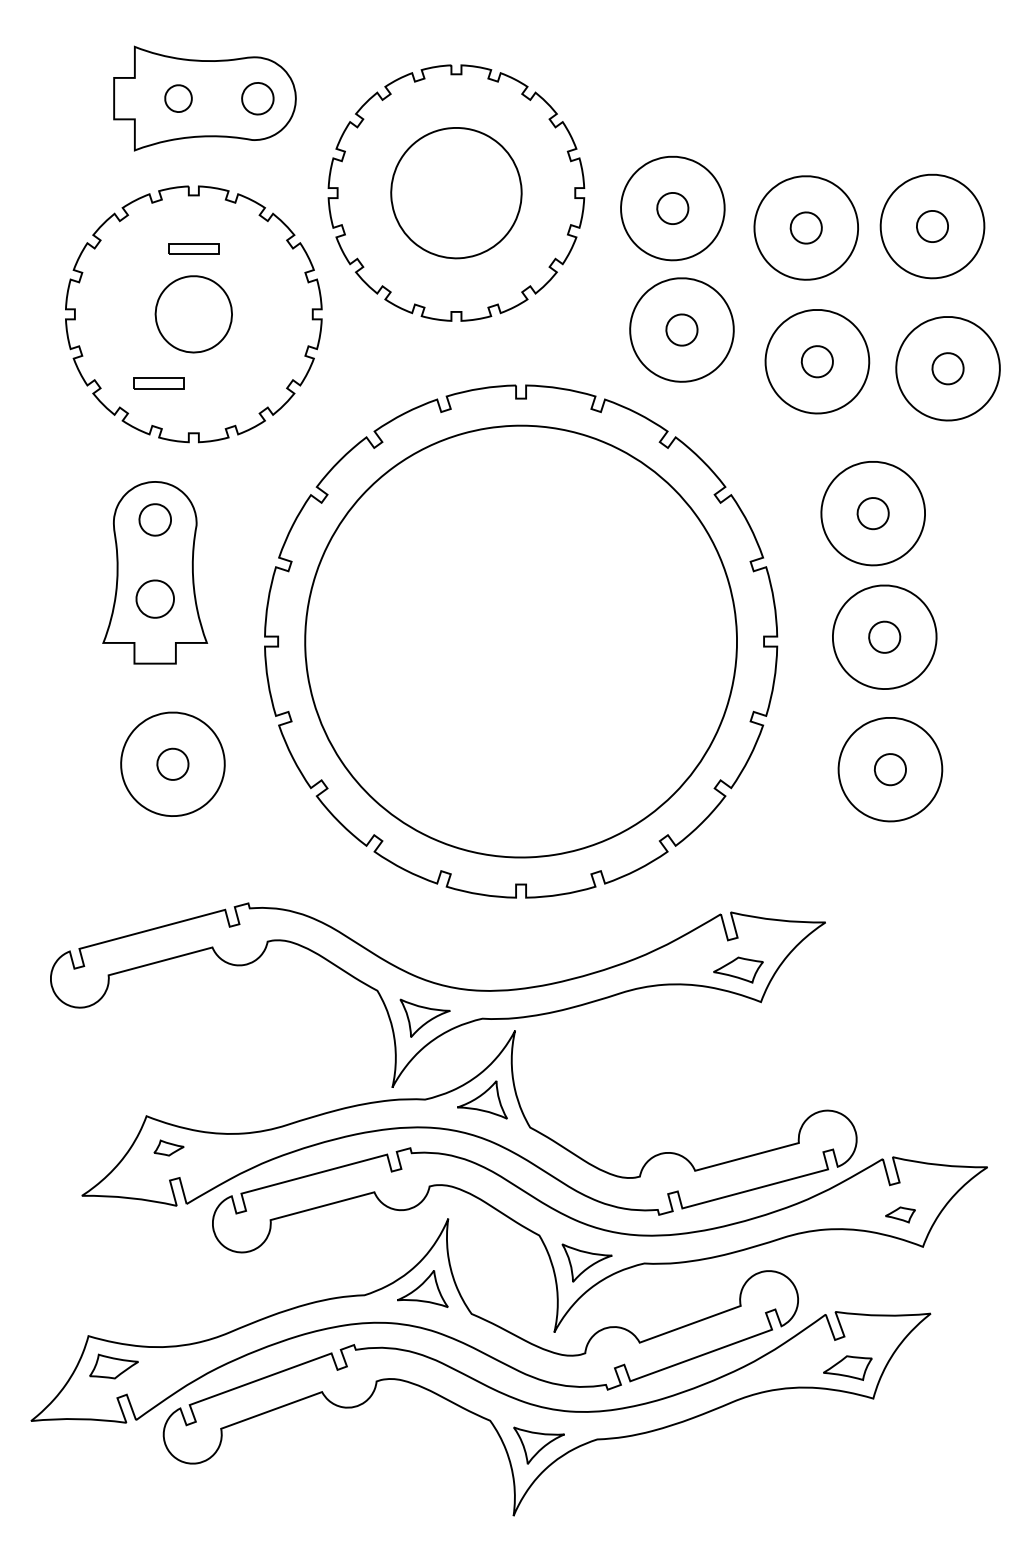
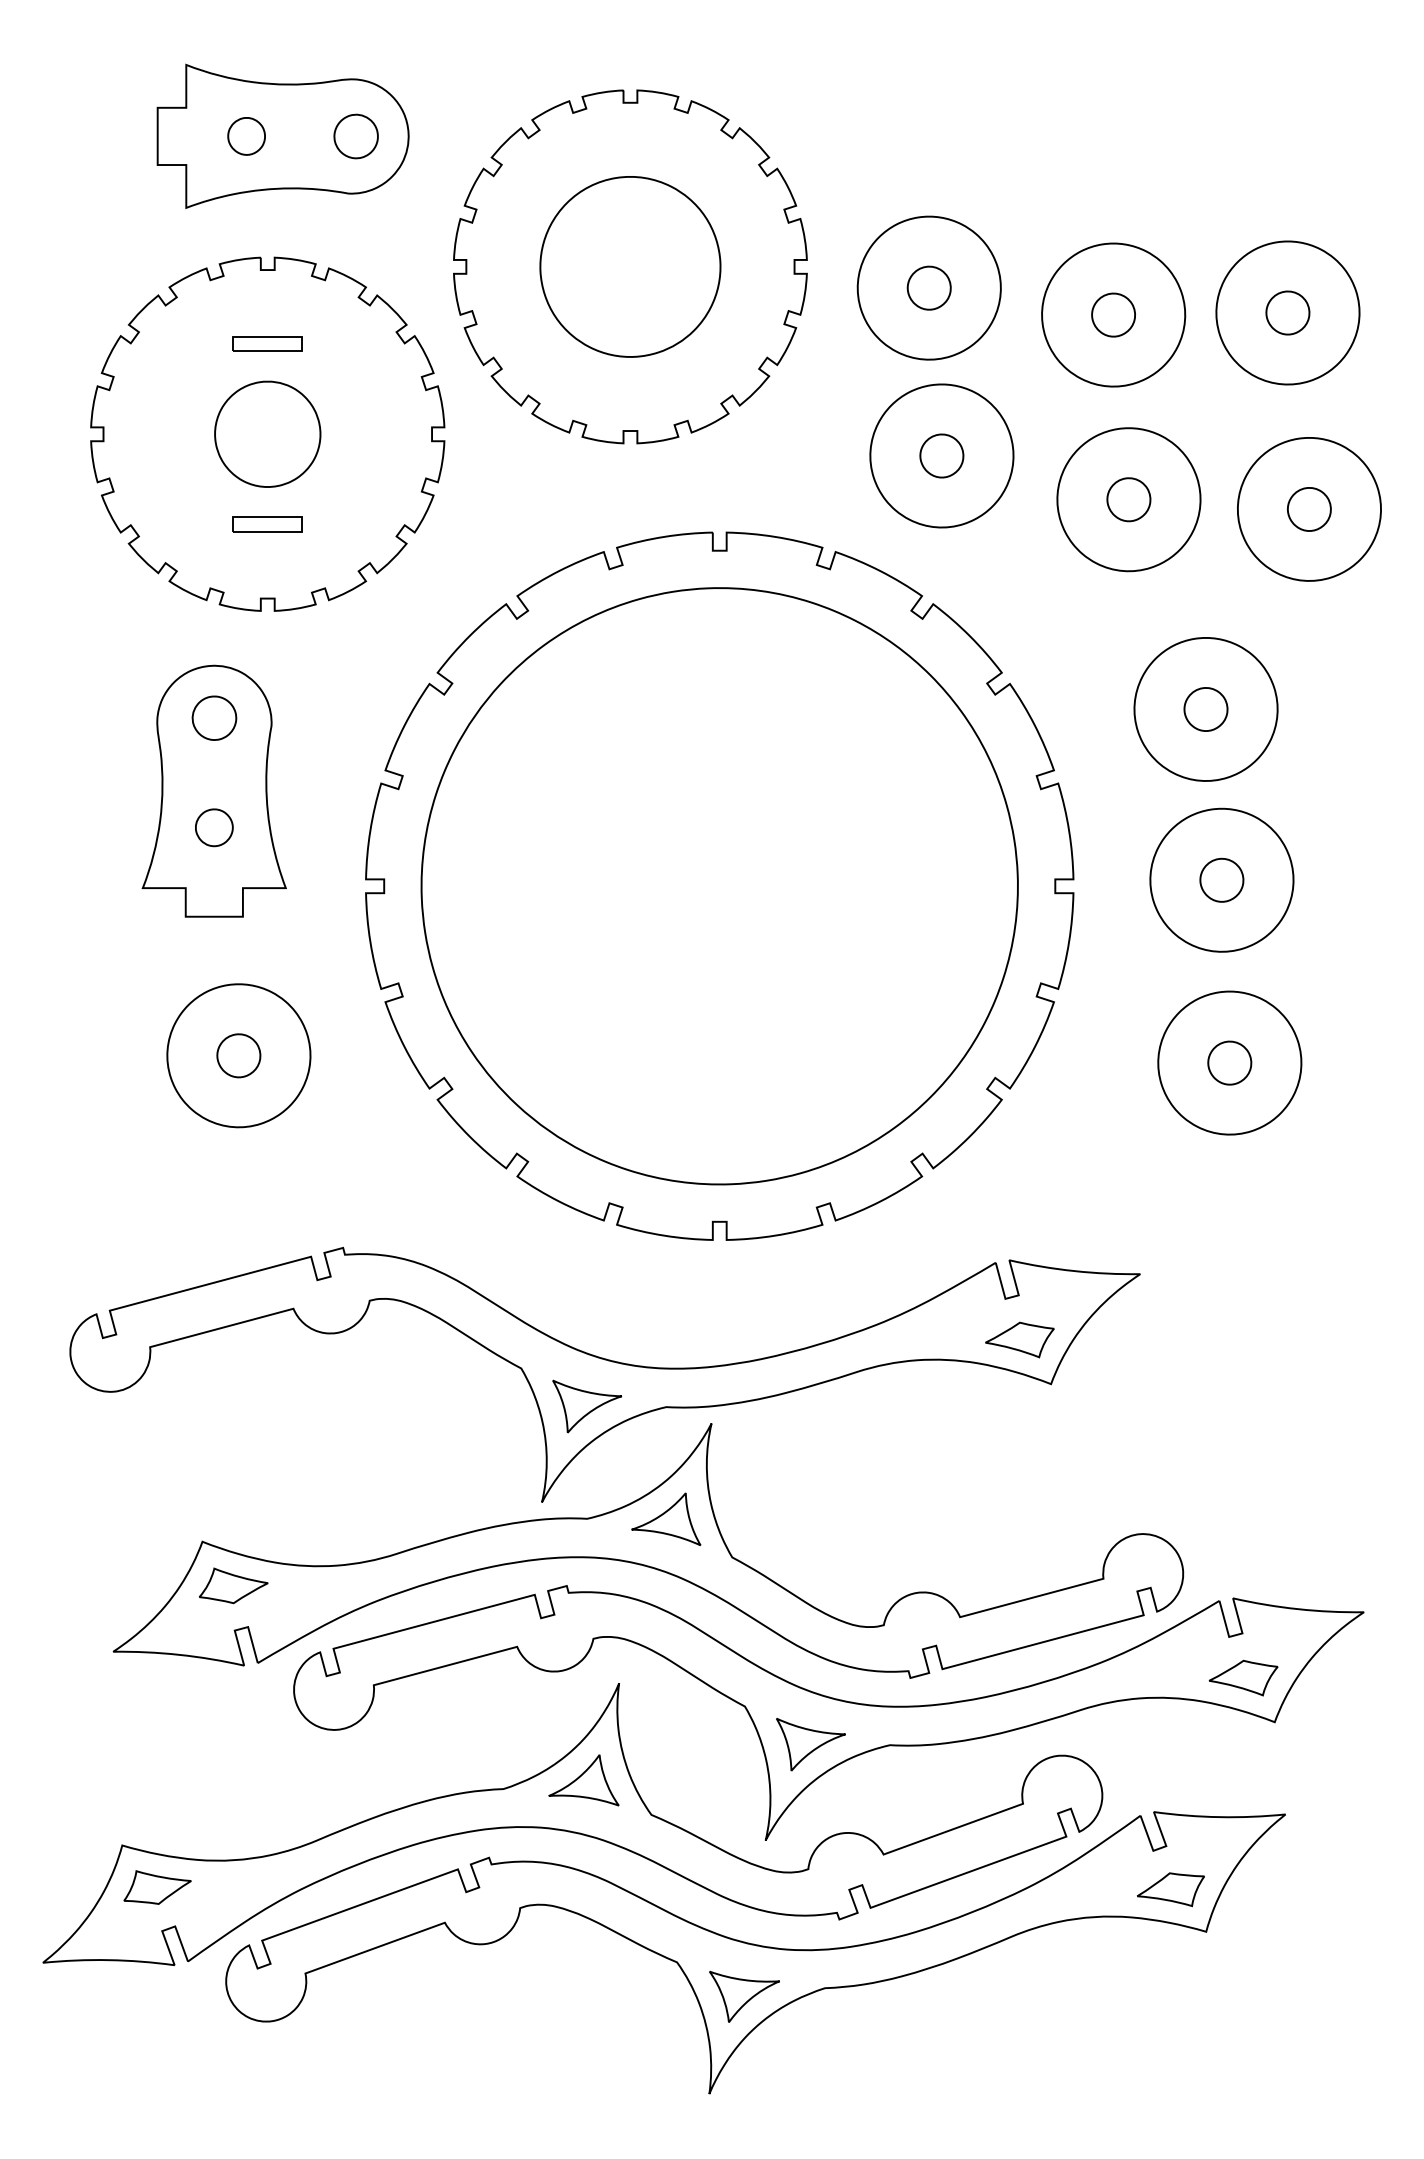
part: (158, 383) -> (267, 524), moved
part: (154, 599) -> (213, 828), size x0.71
part: (168, 1147) -> (232, 1584), size x1.67
part: (900, 1214) -> (1243, 1677), size x1.67

